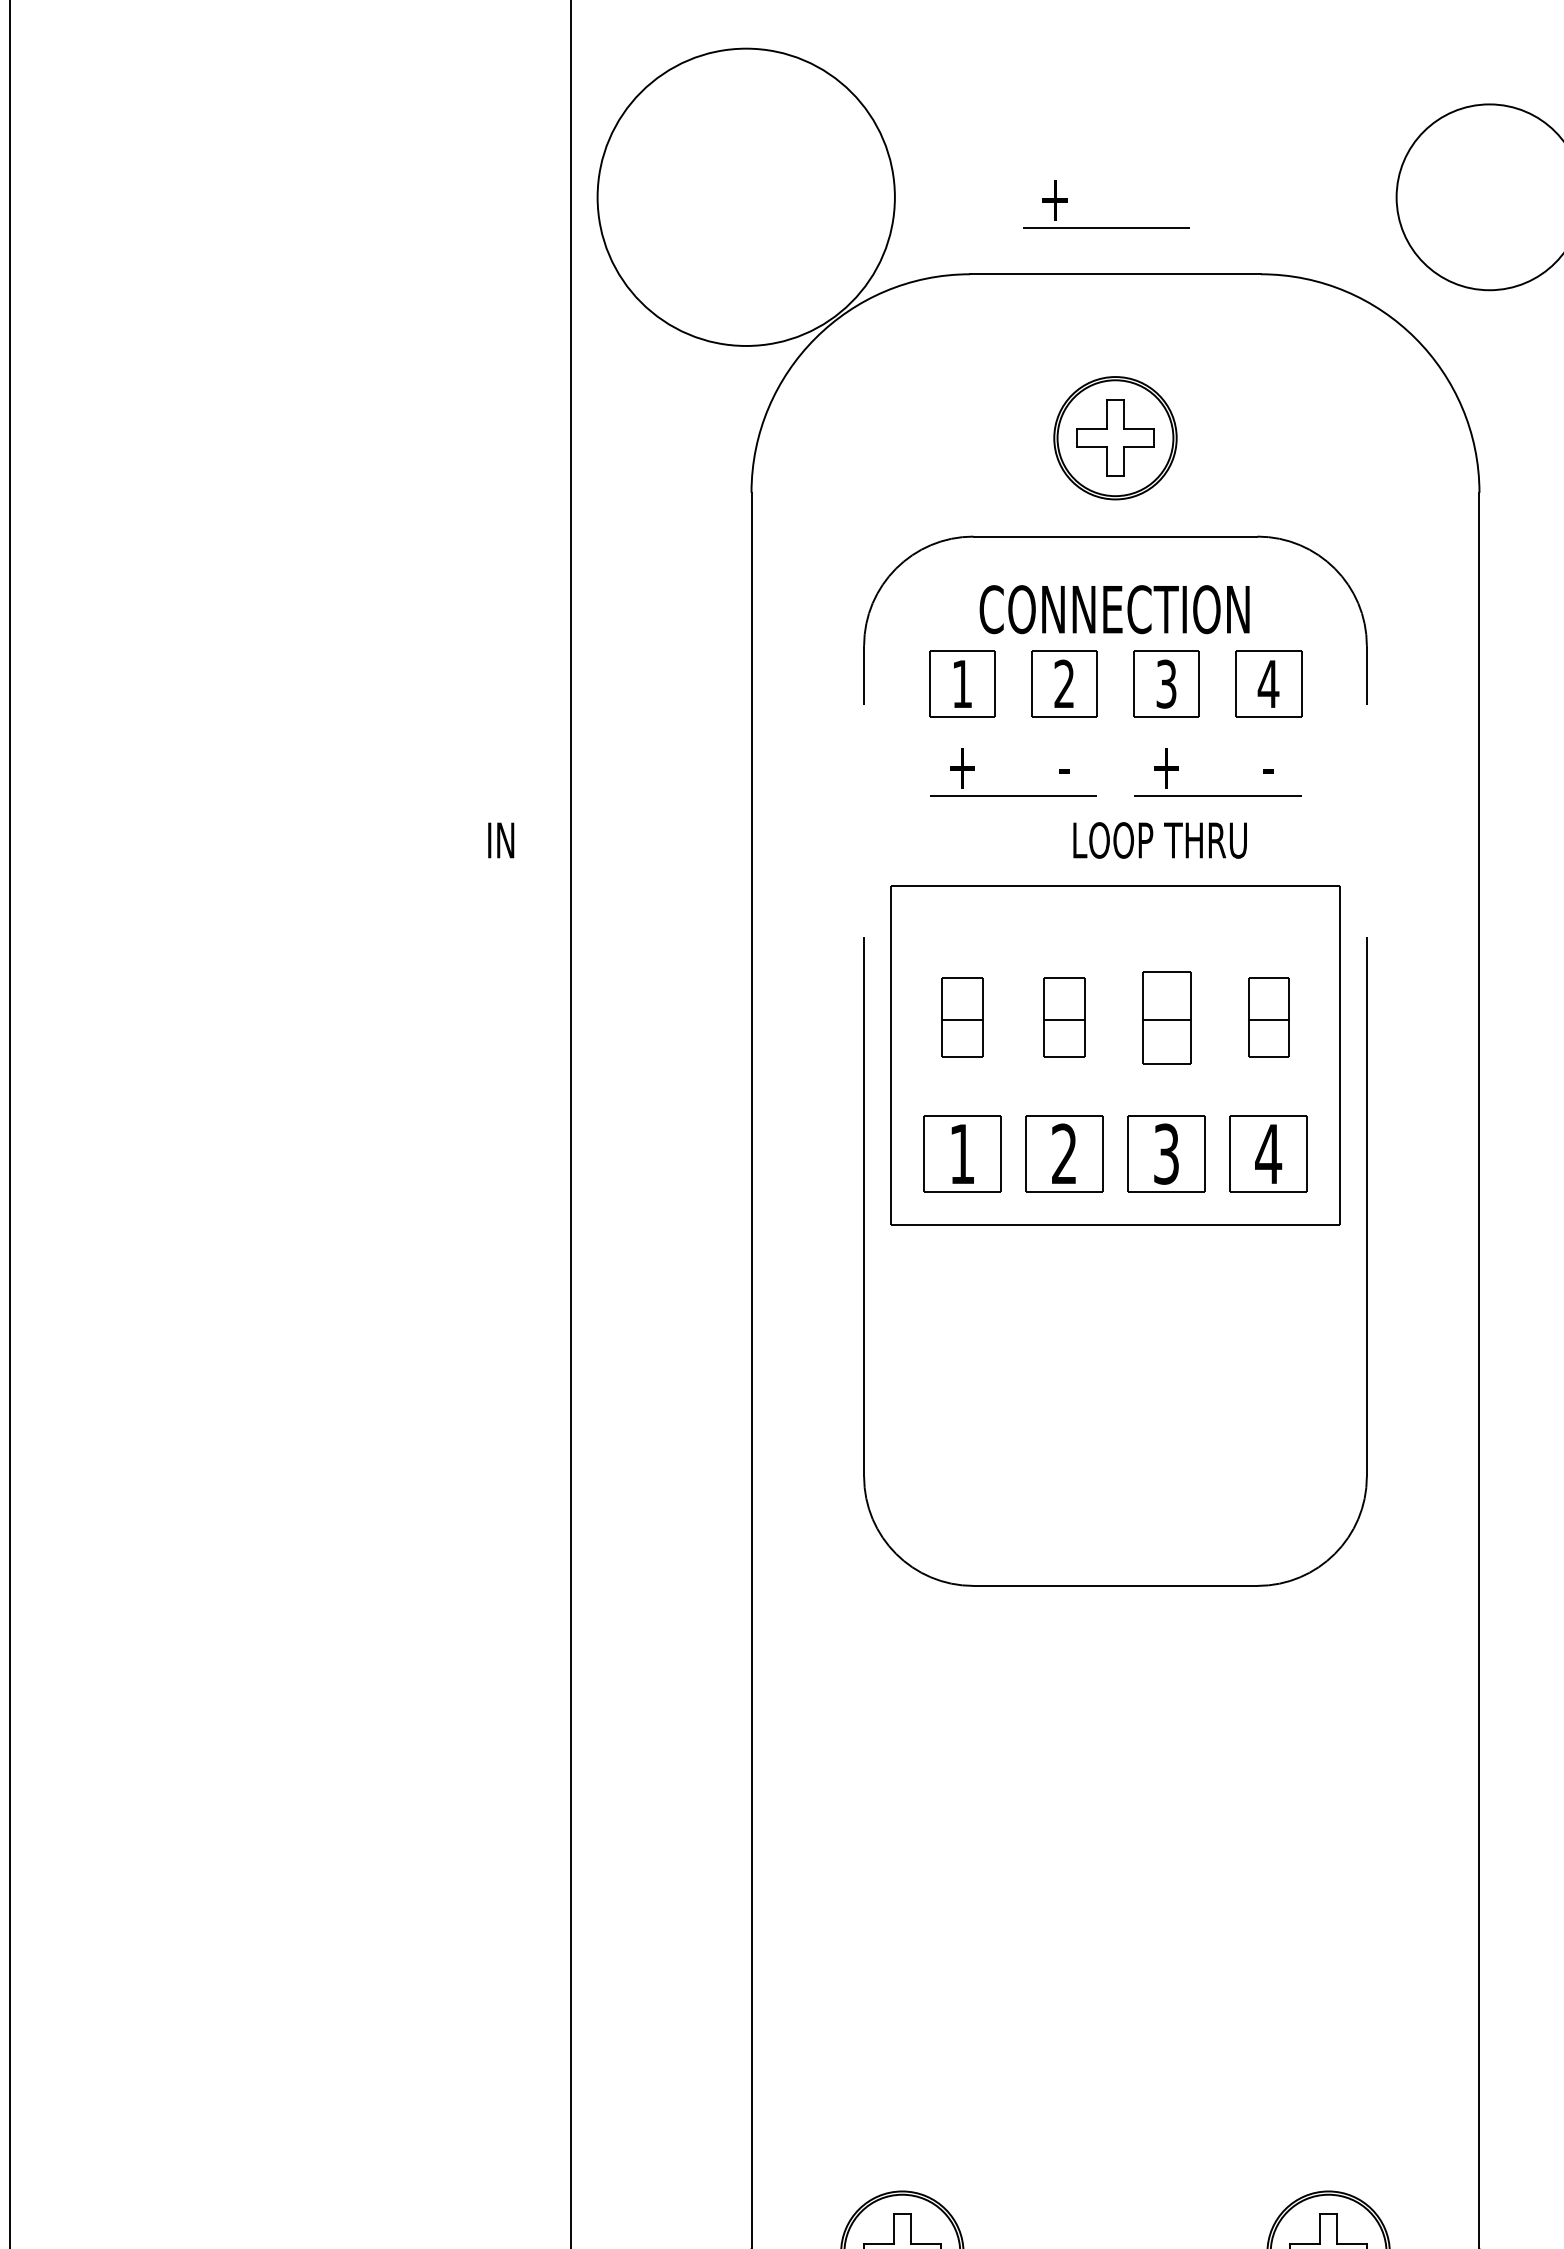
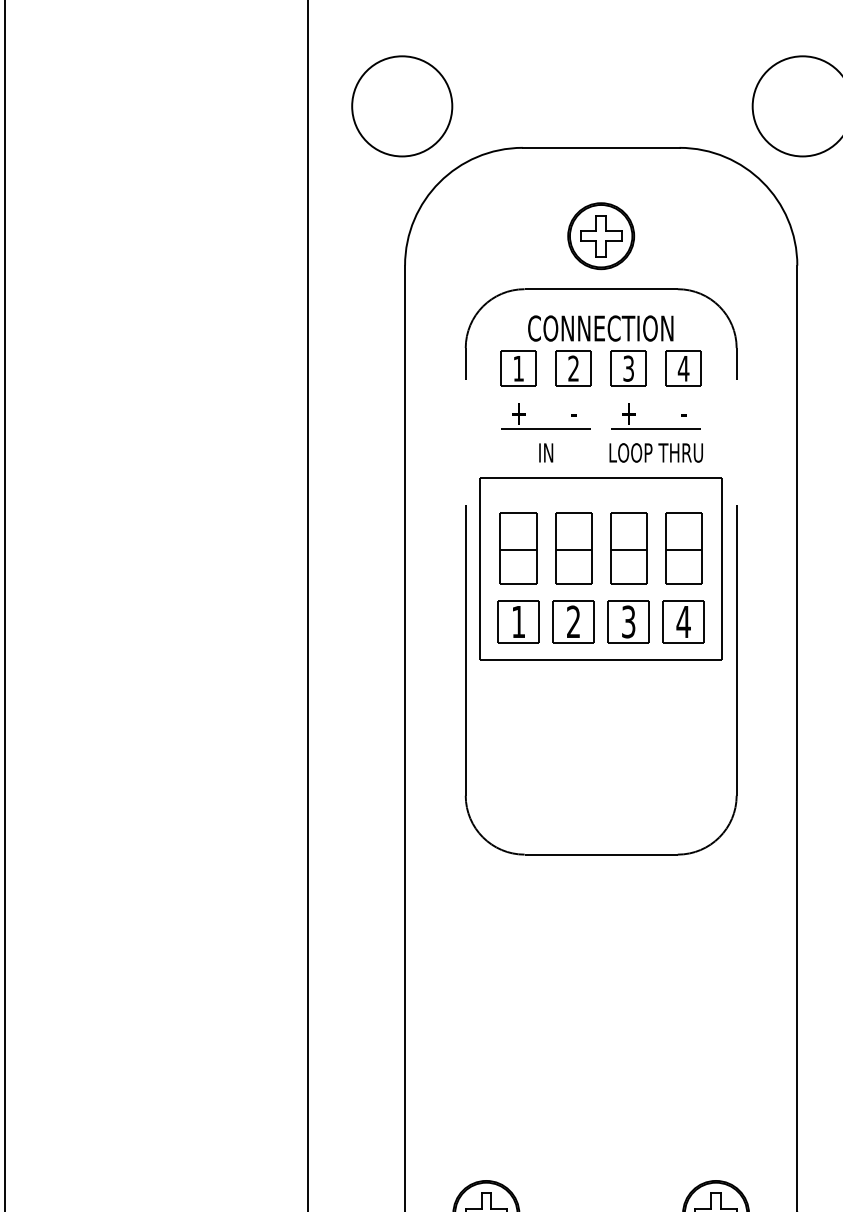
circle: (746, 197) -> (402, 106), size x0.62
part: (1104, 227) -> (595, 122), removed
text: (501, 839) -> (546, 452), moved
text: (1158, 839) -> (655, 452), moved
part: (962, 1017) -> (518, 548), size x1.67
part: (1064, 1017) -> (573, 548), size x1.67
part: (1166, 1017) -> (628, 548), size x1.43
part: (1268, 1017) -> (683, 548), size x1.67

